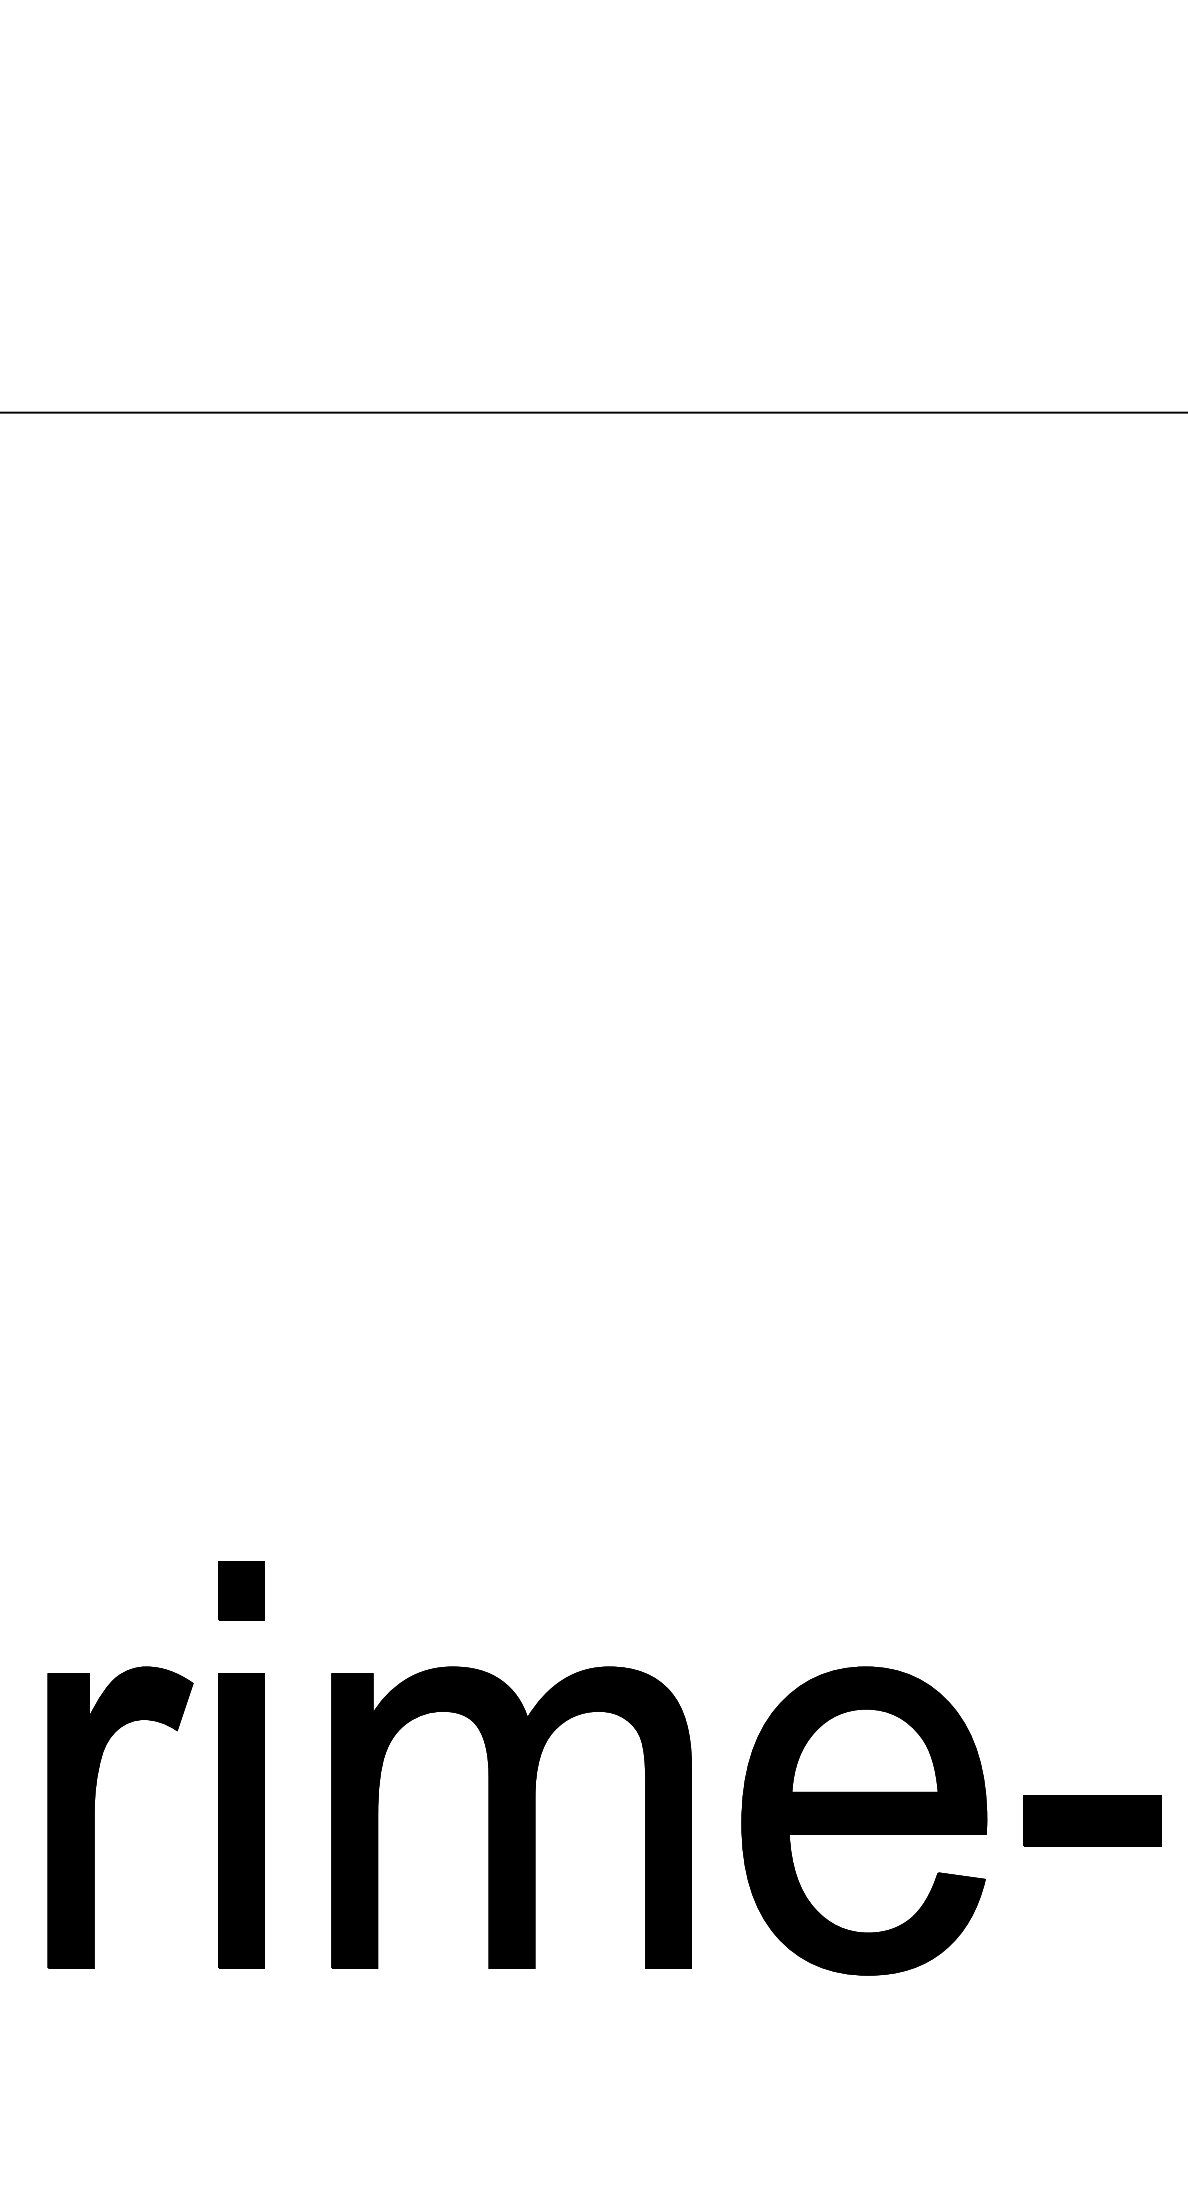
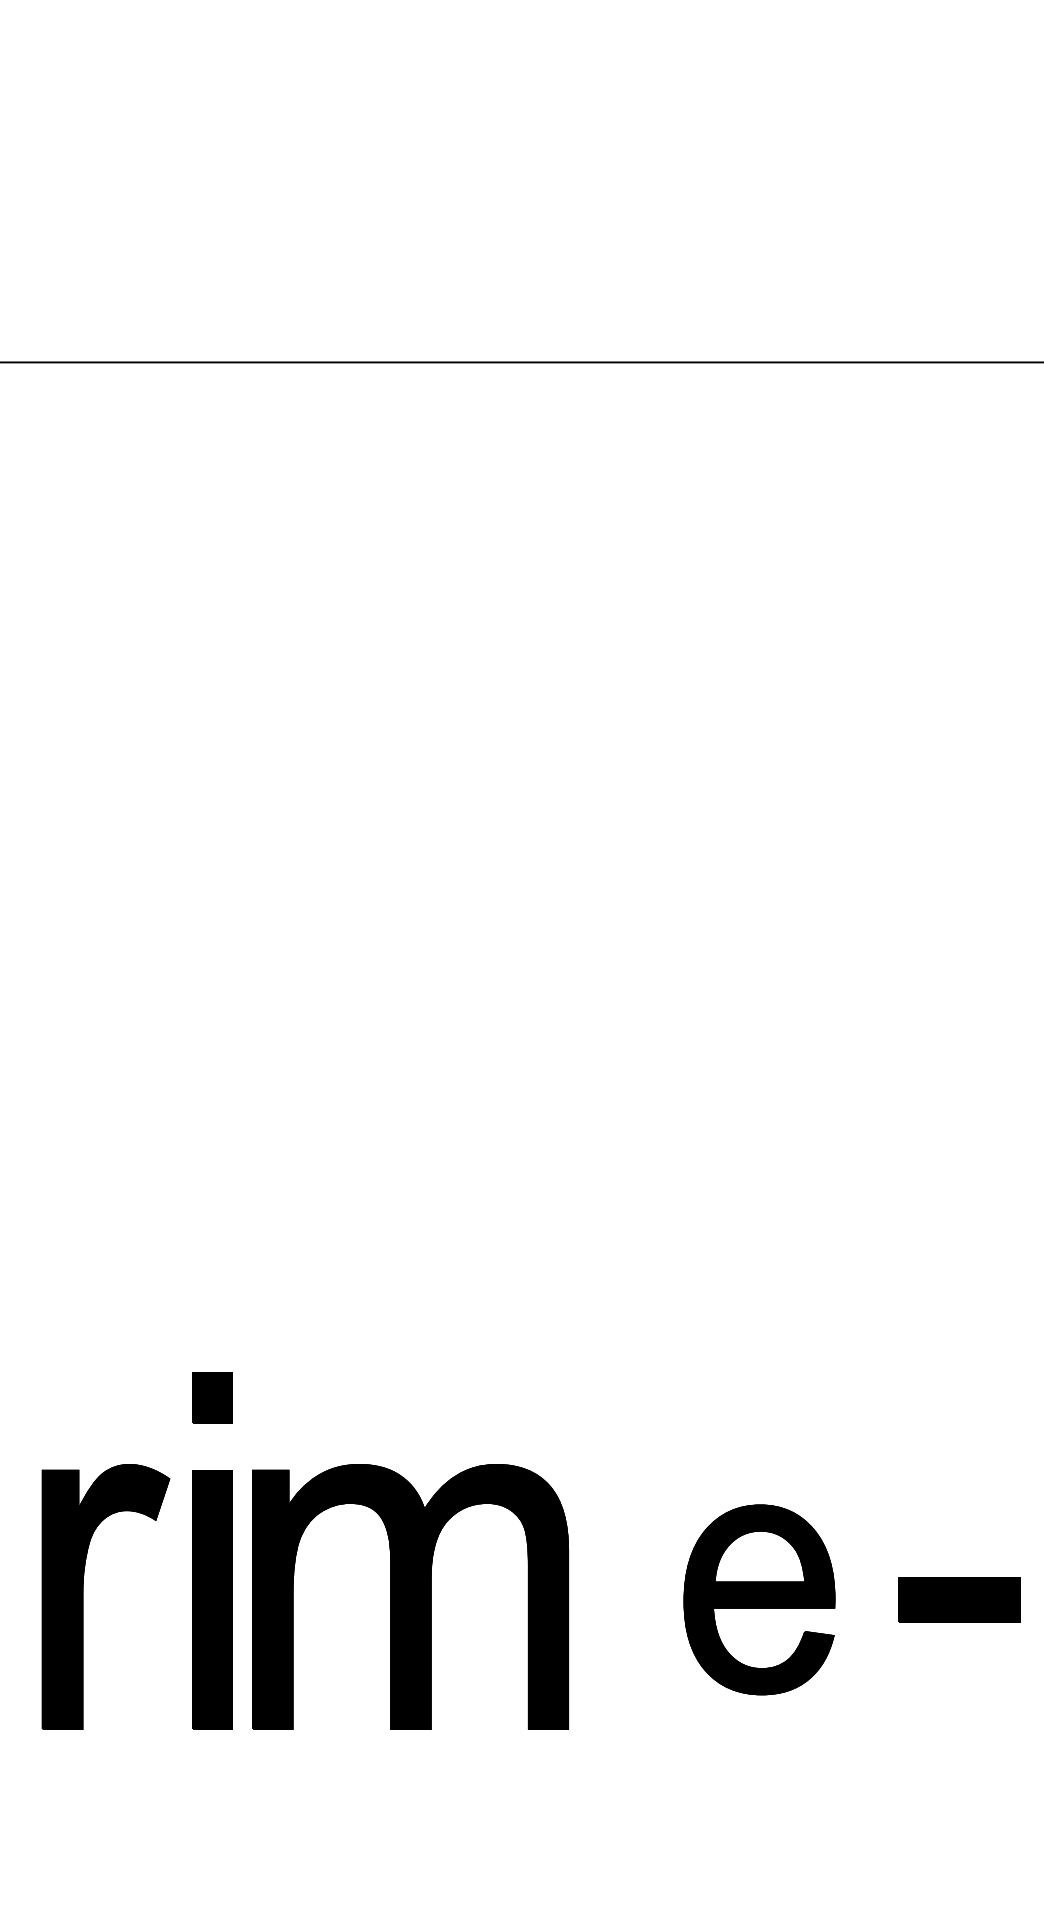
part: (511, 1817) -> (410, 1596), moved
part: (864, 1820) -> (759, 1599), size x0.7

